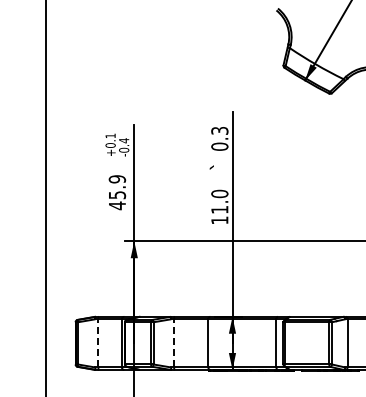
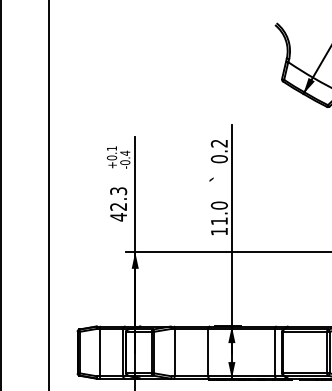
text: (219, 130) -> (219, 143), 0.3 -> 0.2
text: (117, 187) -> (118, 199), 45.9 -> 42.3
line: (98, 342) -> (100, 351), dashed -> solid
line: (174, 342) -> (174, 351), dashed -> solid

